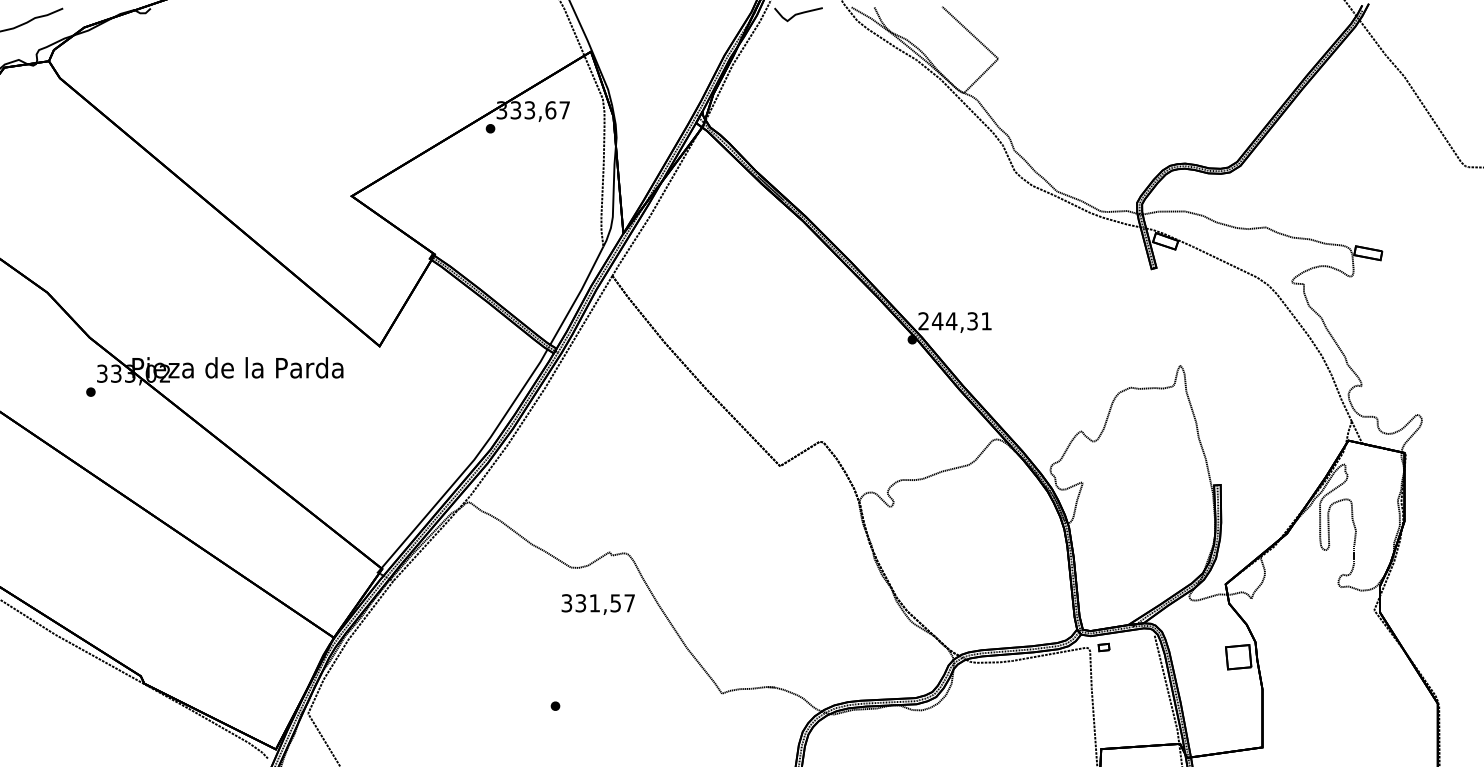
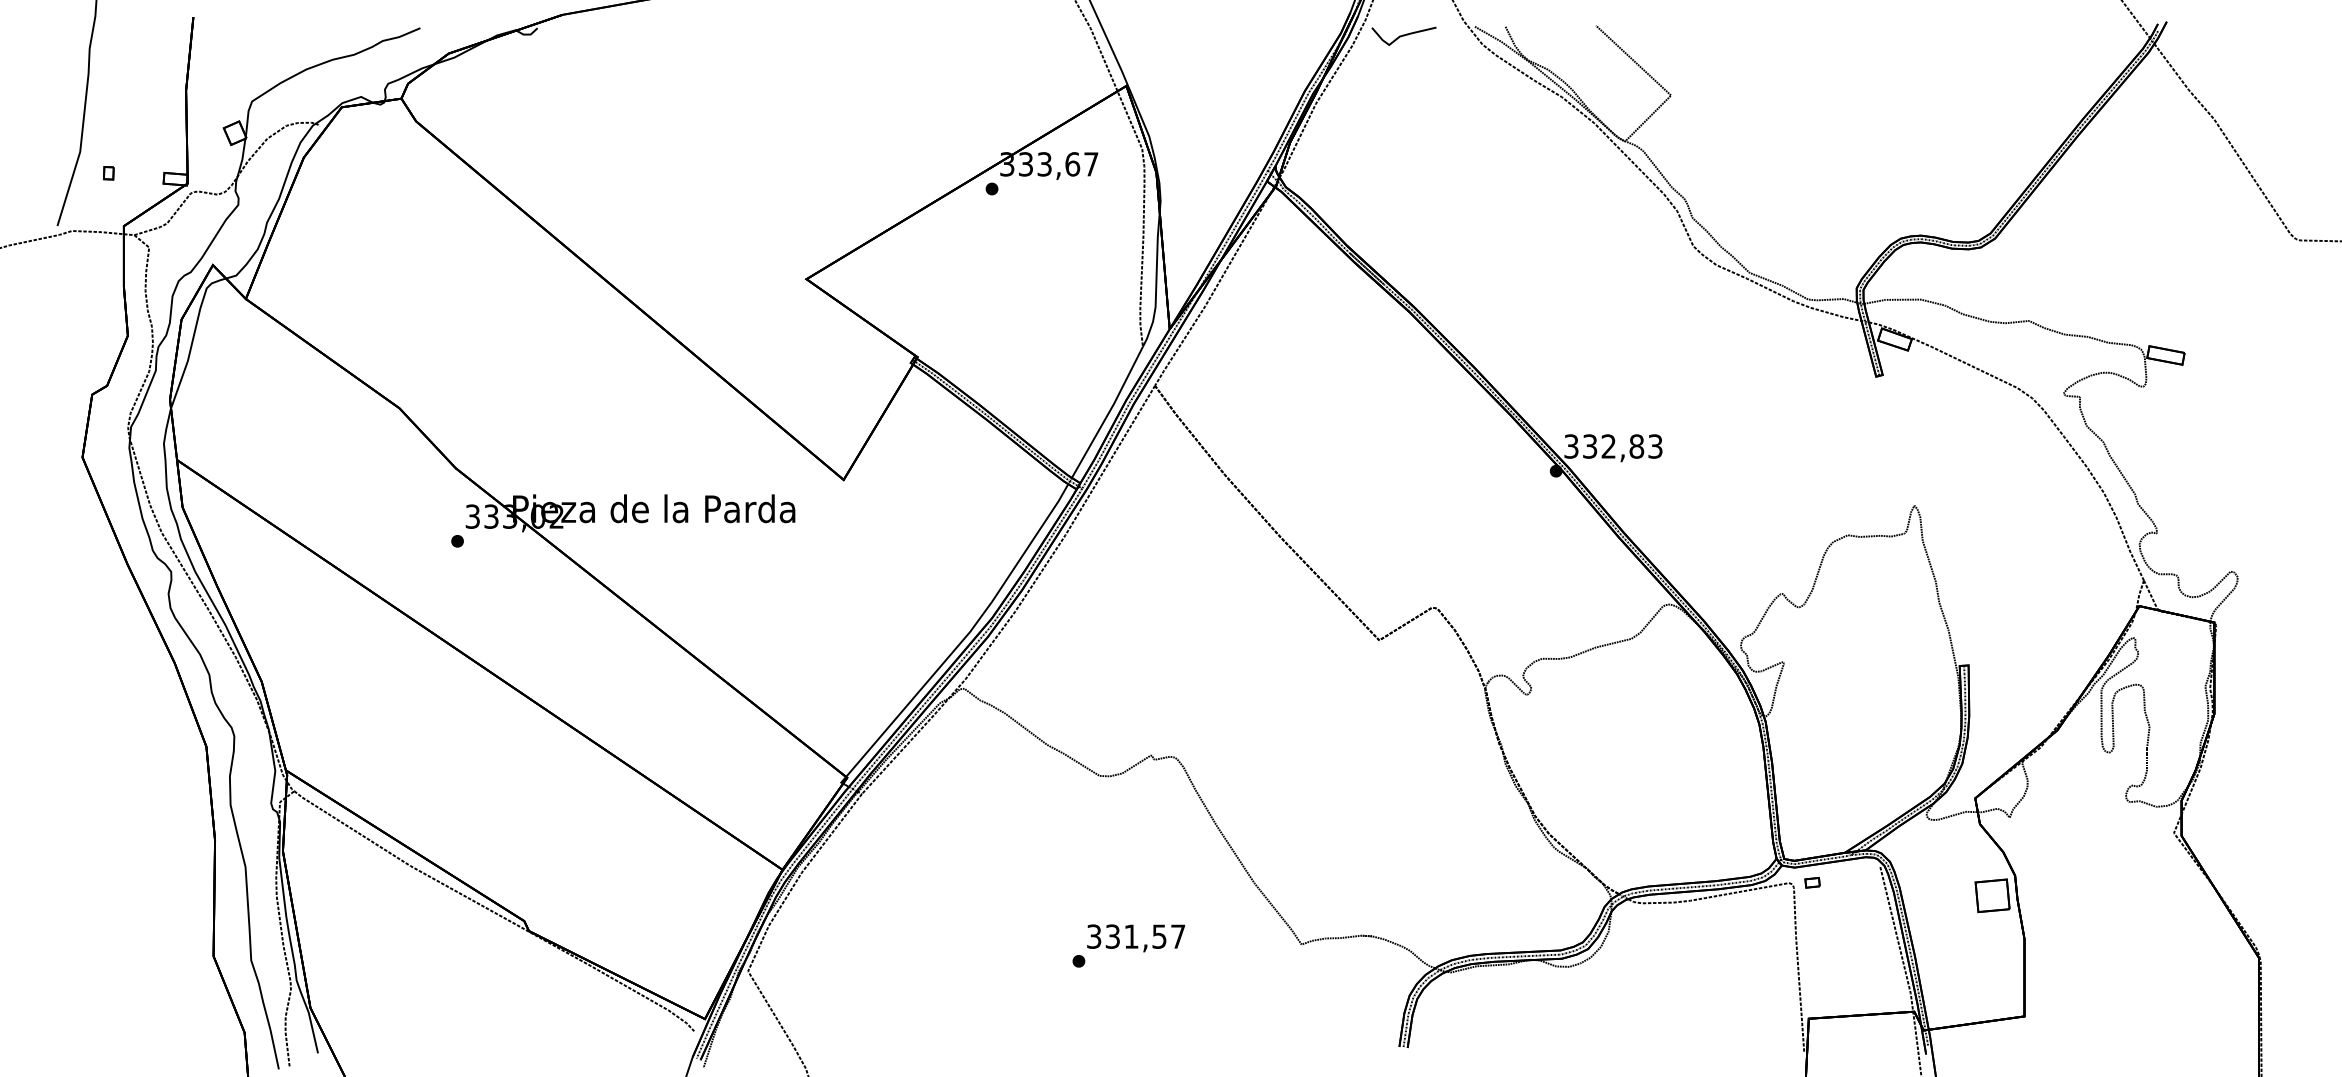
text: (955, 321) -> (1613, 446), 244,31 -> 332,83
text: (598, 604) -> (1136, 938), moved

